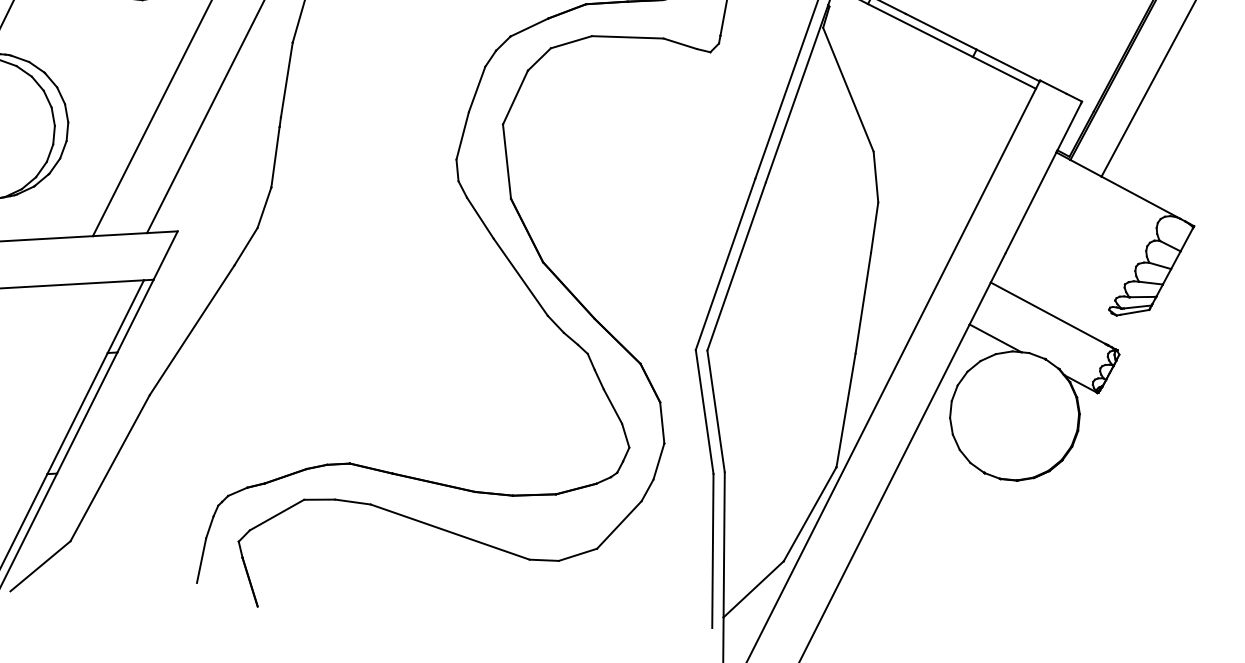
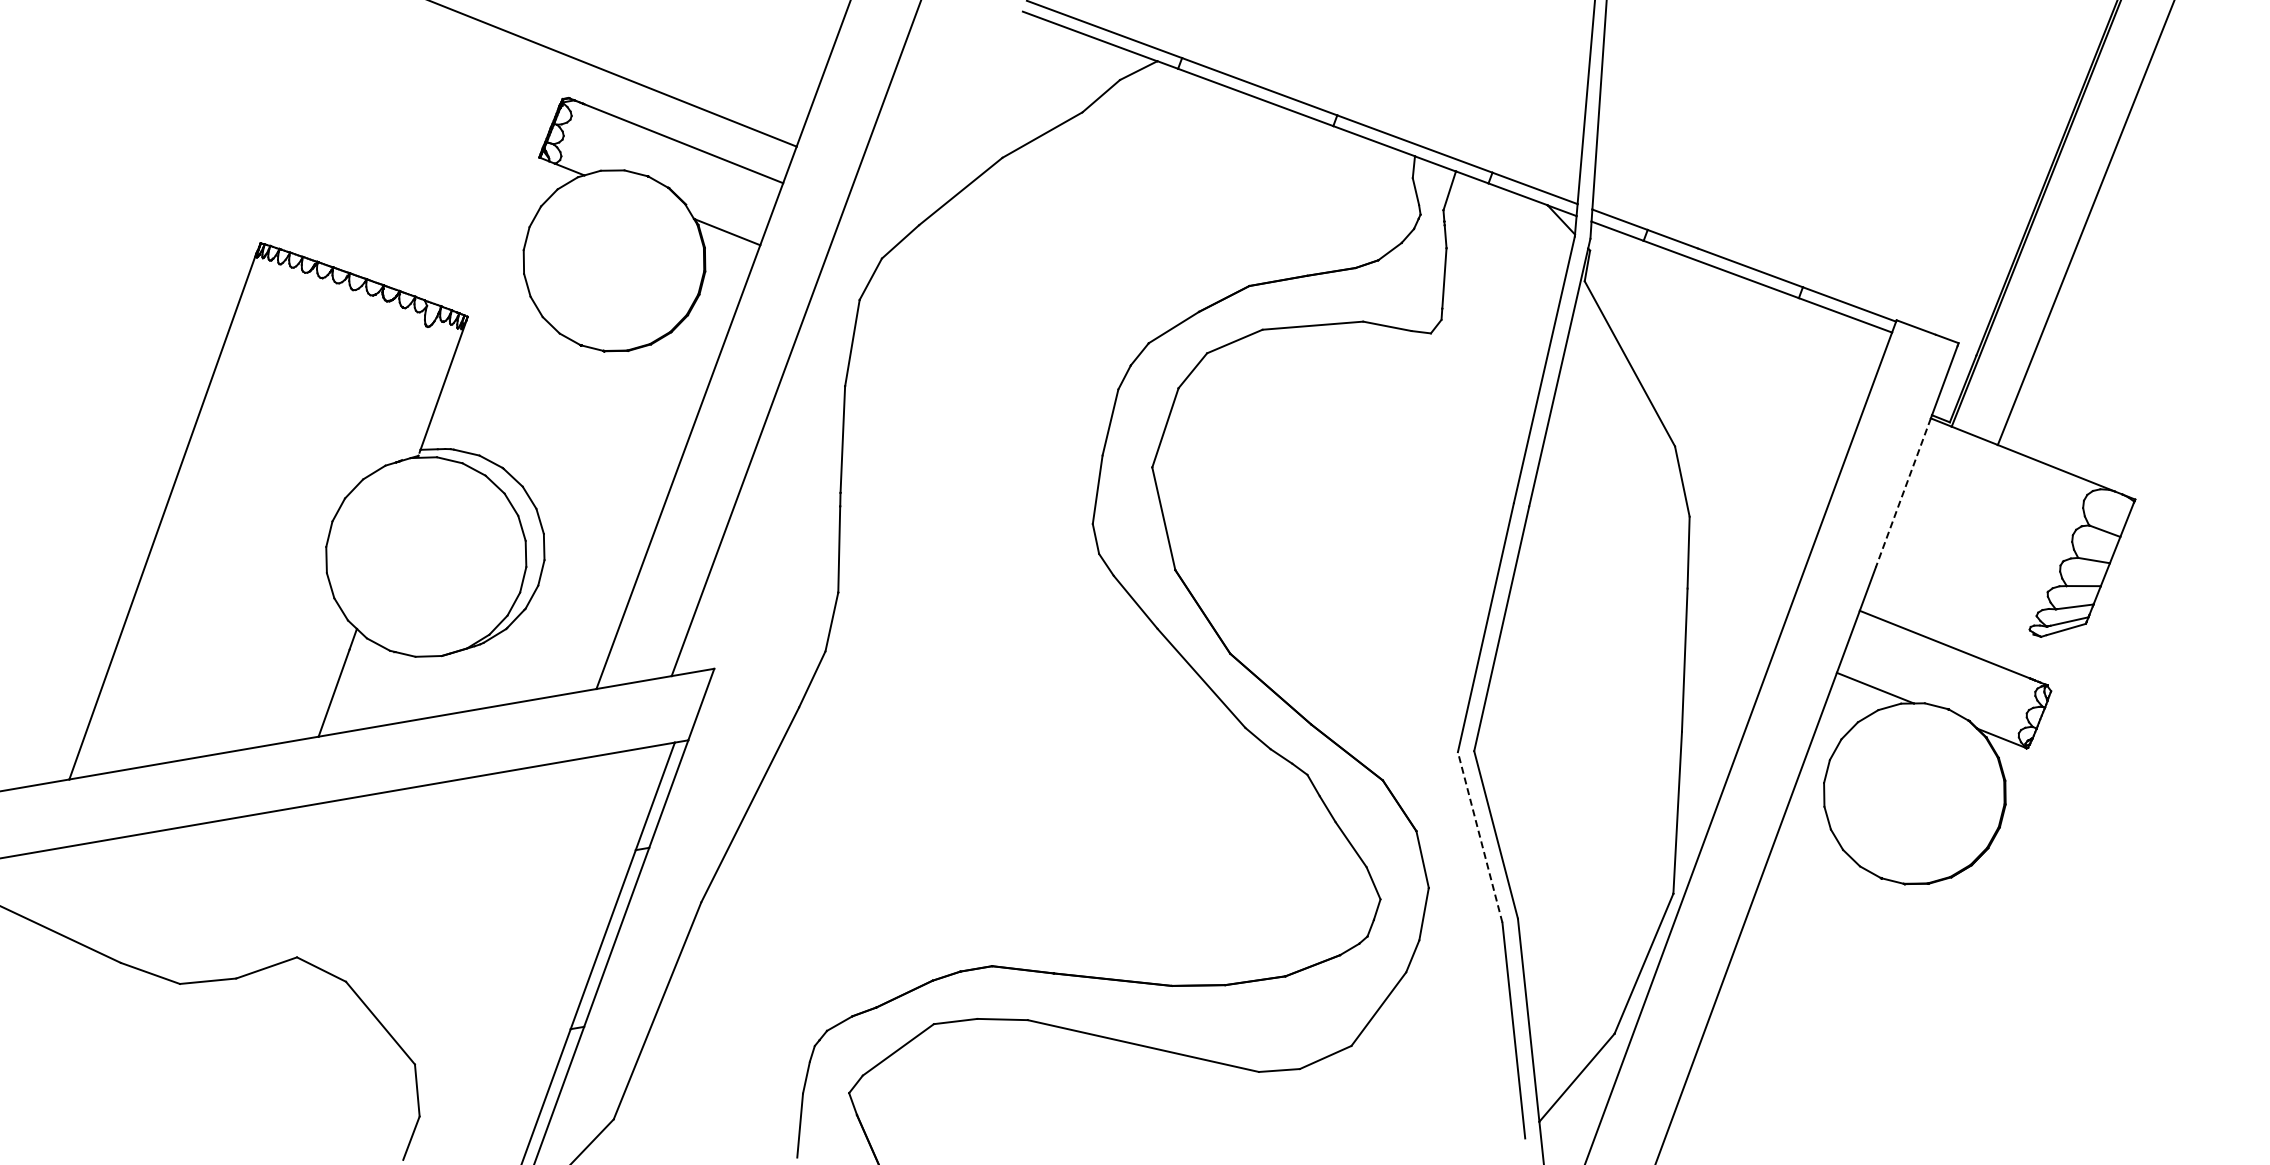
line: (1031, 203) -> (1903, 493), solid -> dashed
line: (704, 411) -> (1480, 836), solid -> dashed

